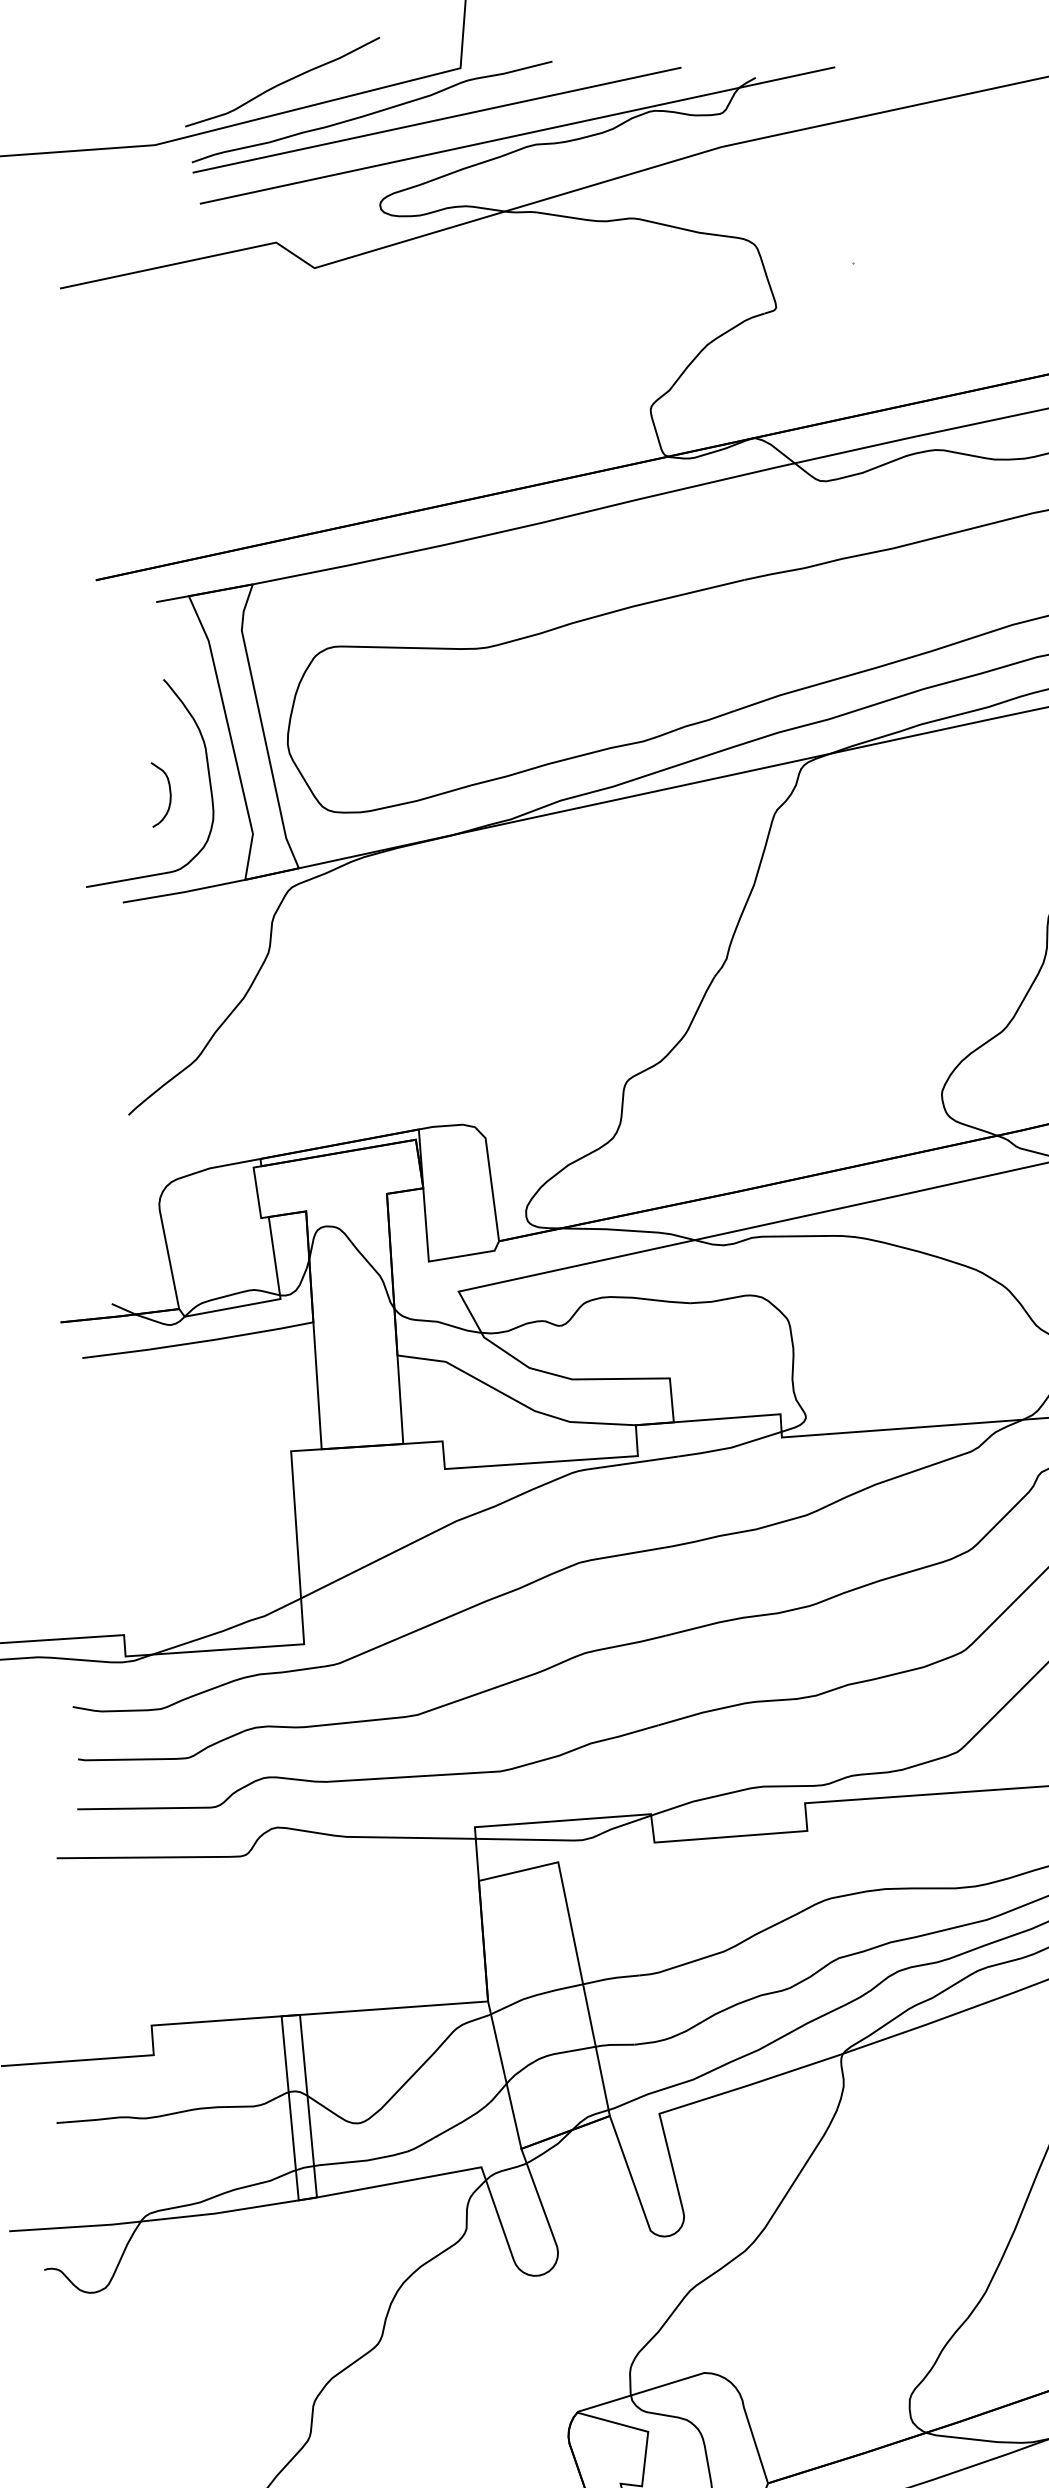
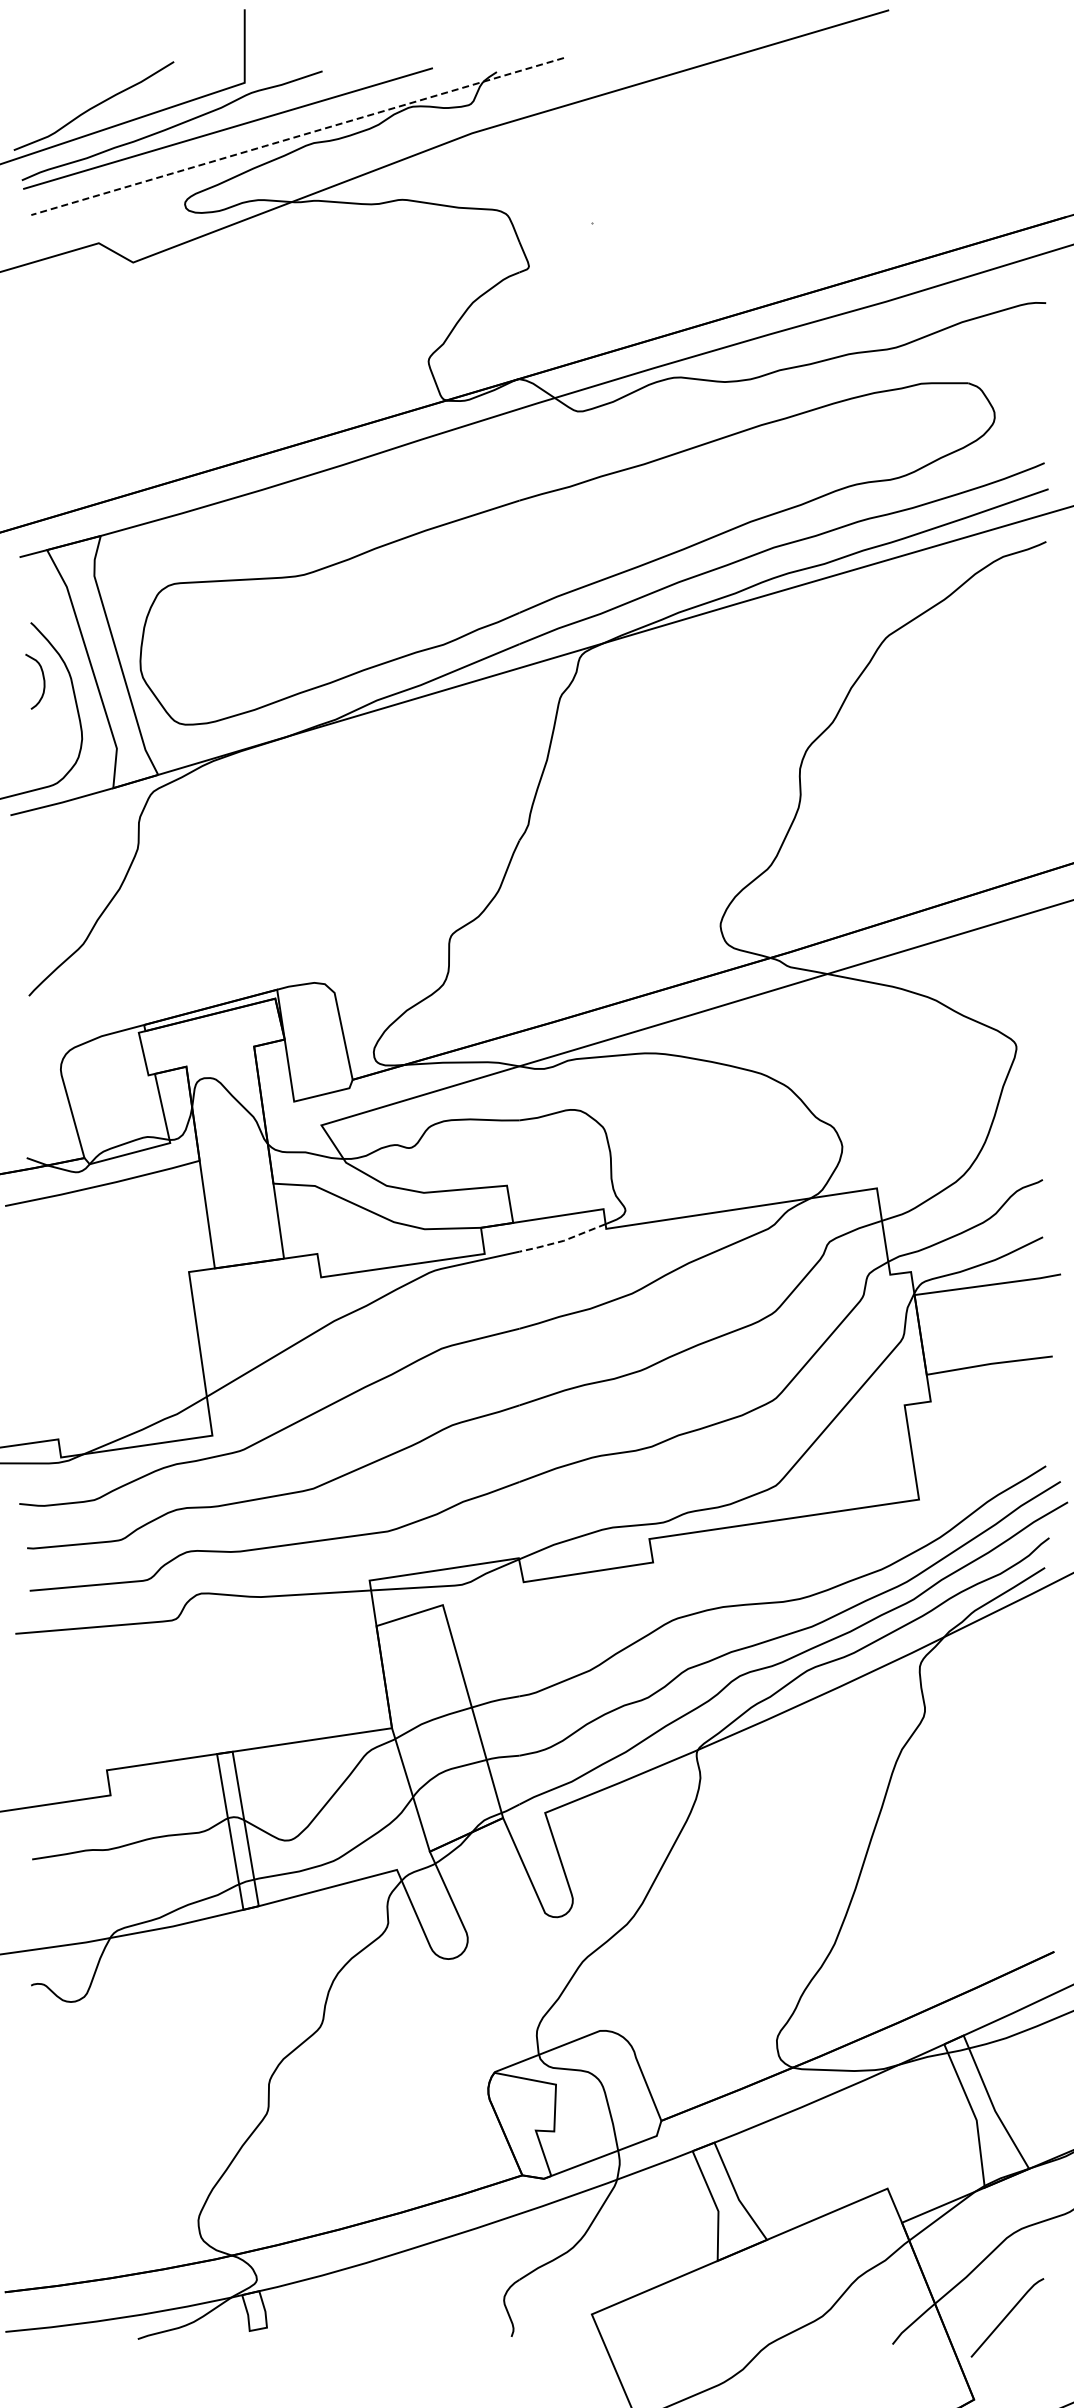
line: (515, 136) -> (295, 137), solid -> dashed
curve: (169, 795) -> (43, 681), moved
line: (729, 1448) -> (562, 1241), solid -> dashed

